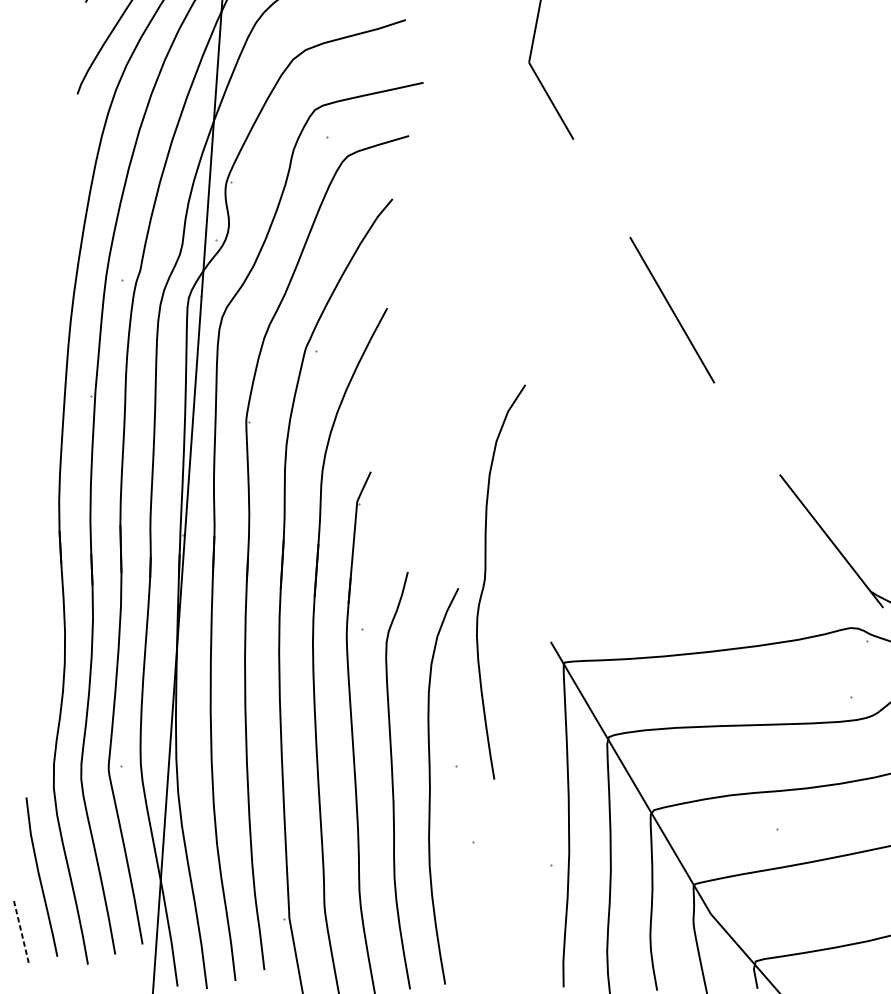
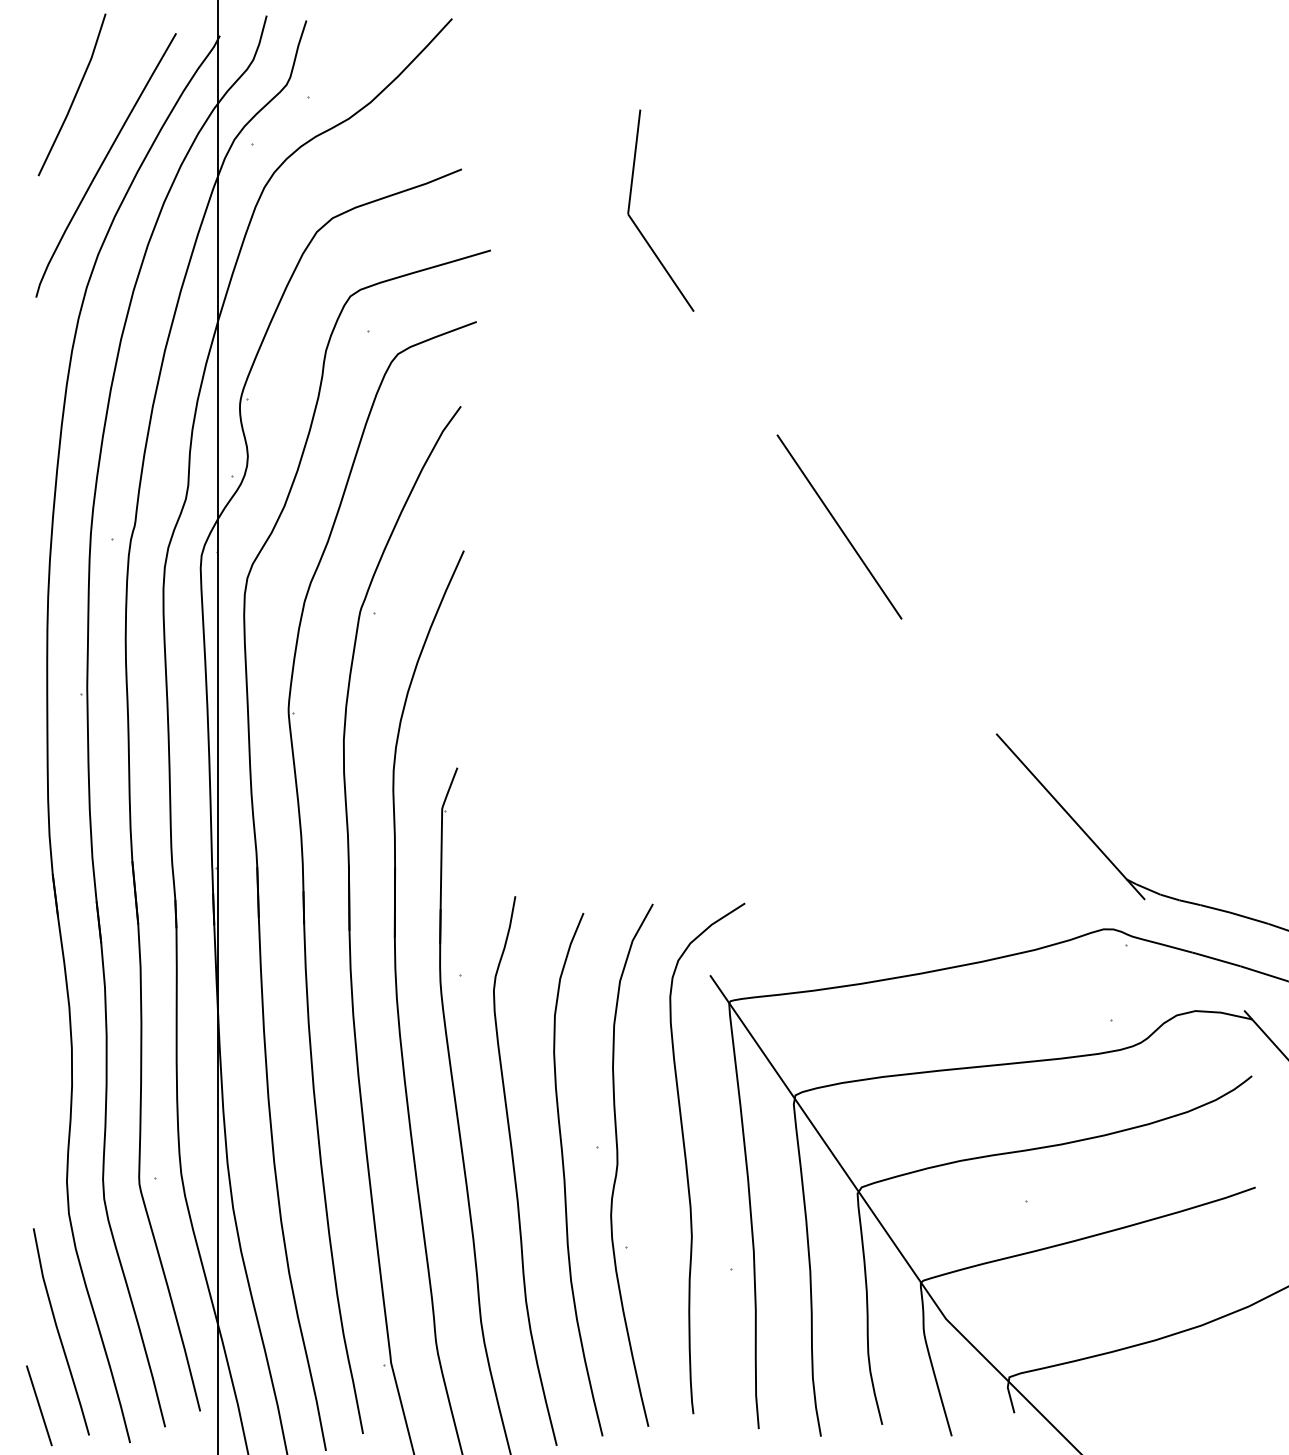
curve: (485, 579) -> (618, 1164), moved
curve: (523, 782) -> (687, 1163), added
line: (21, 931) -> (39, 1405), dashed -> solid

